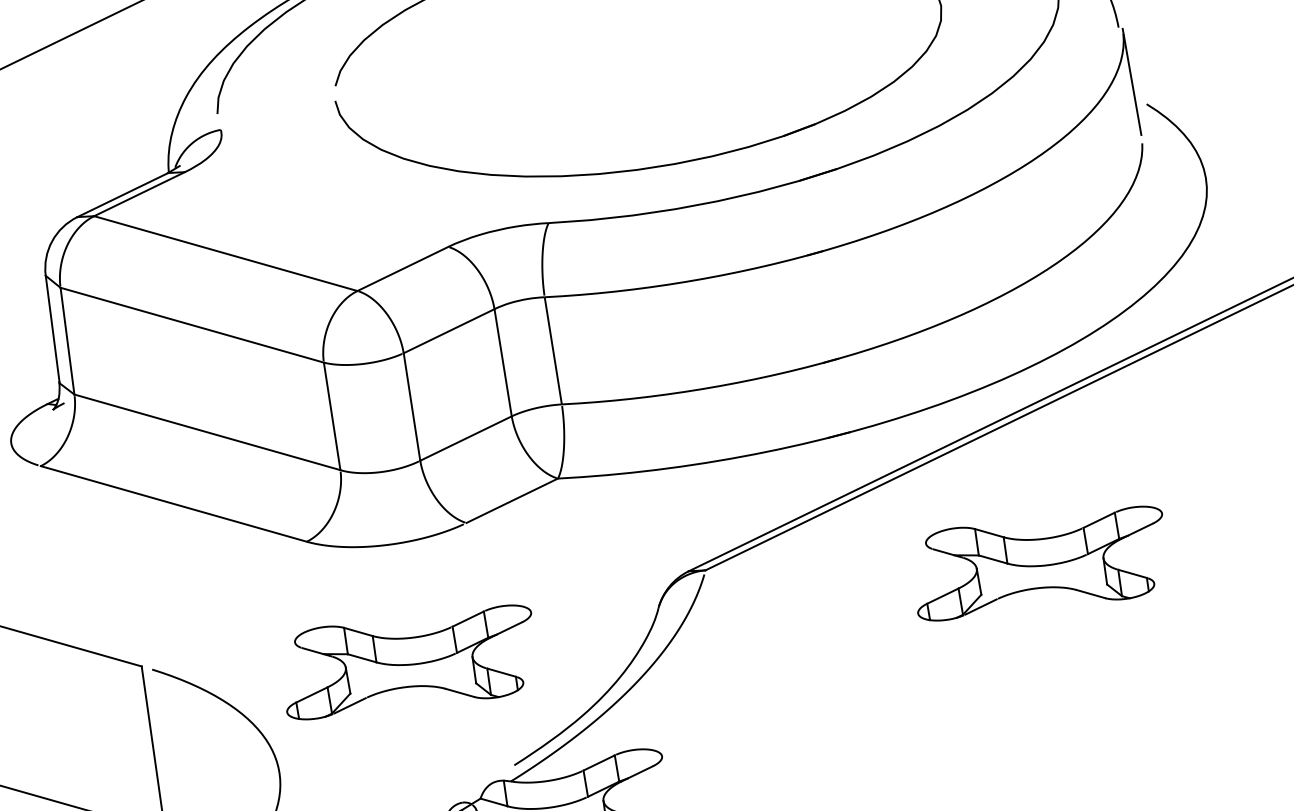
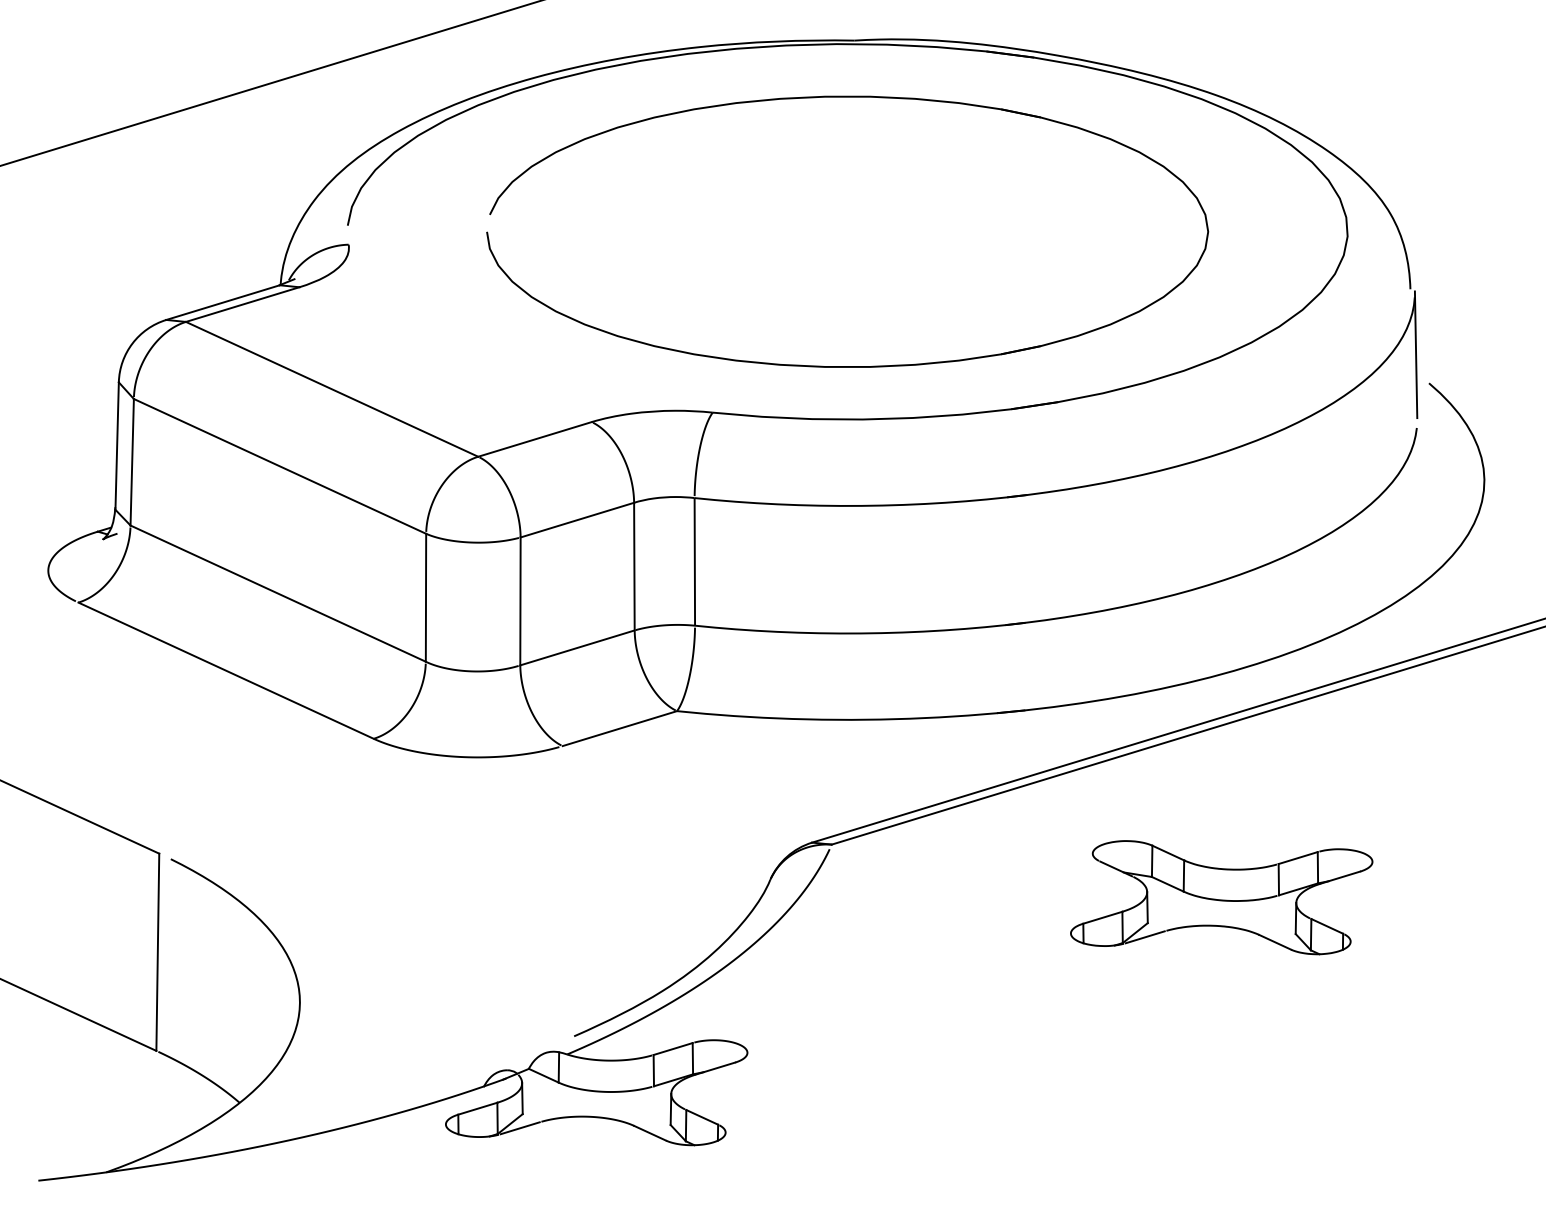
part: (408, 662) -> (470, 897), removed

